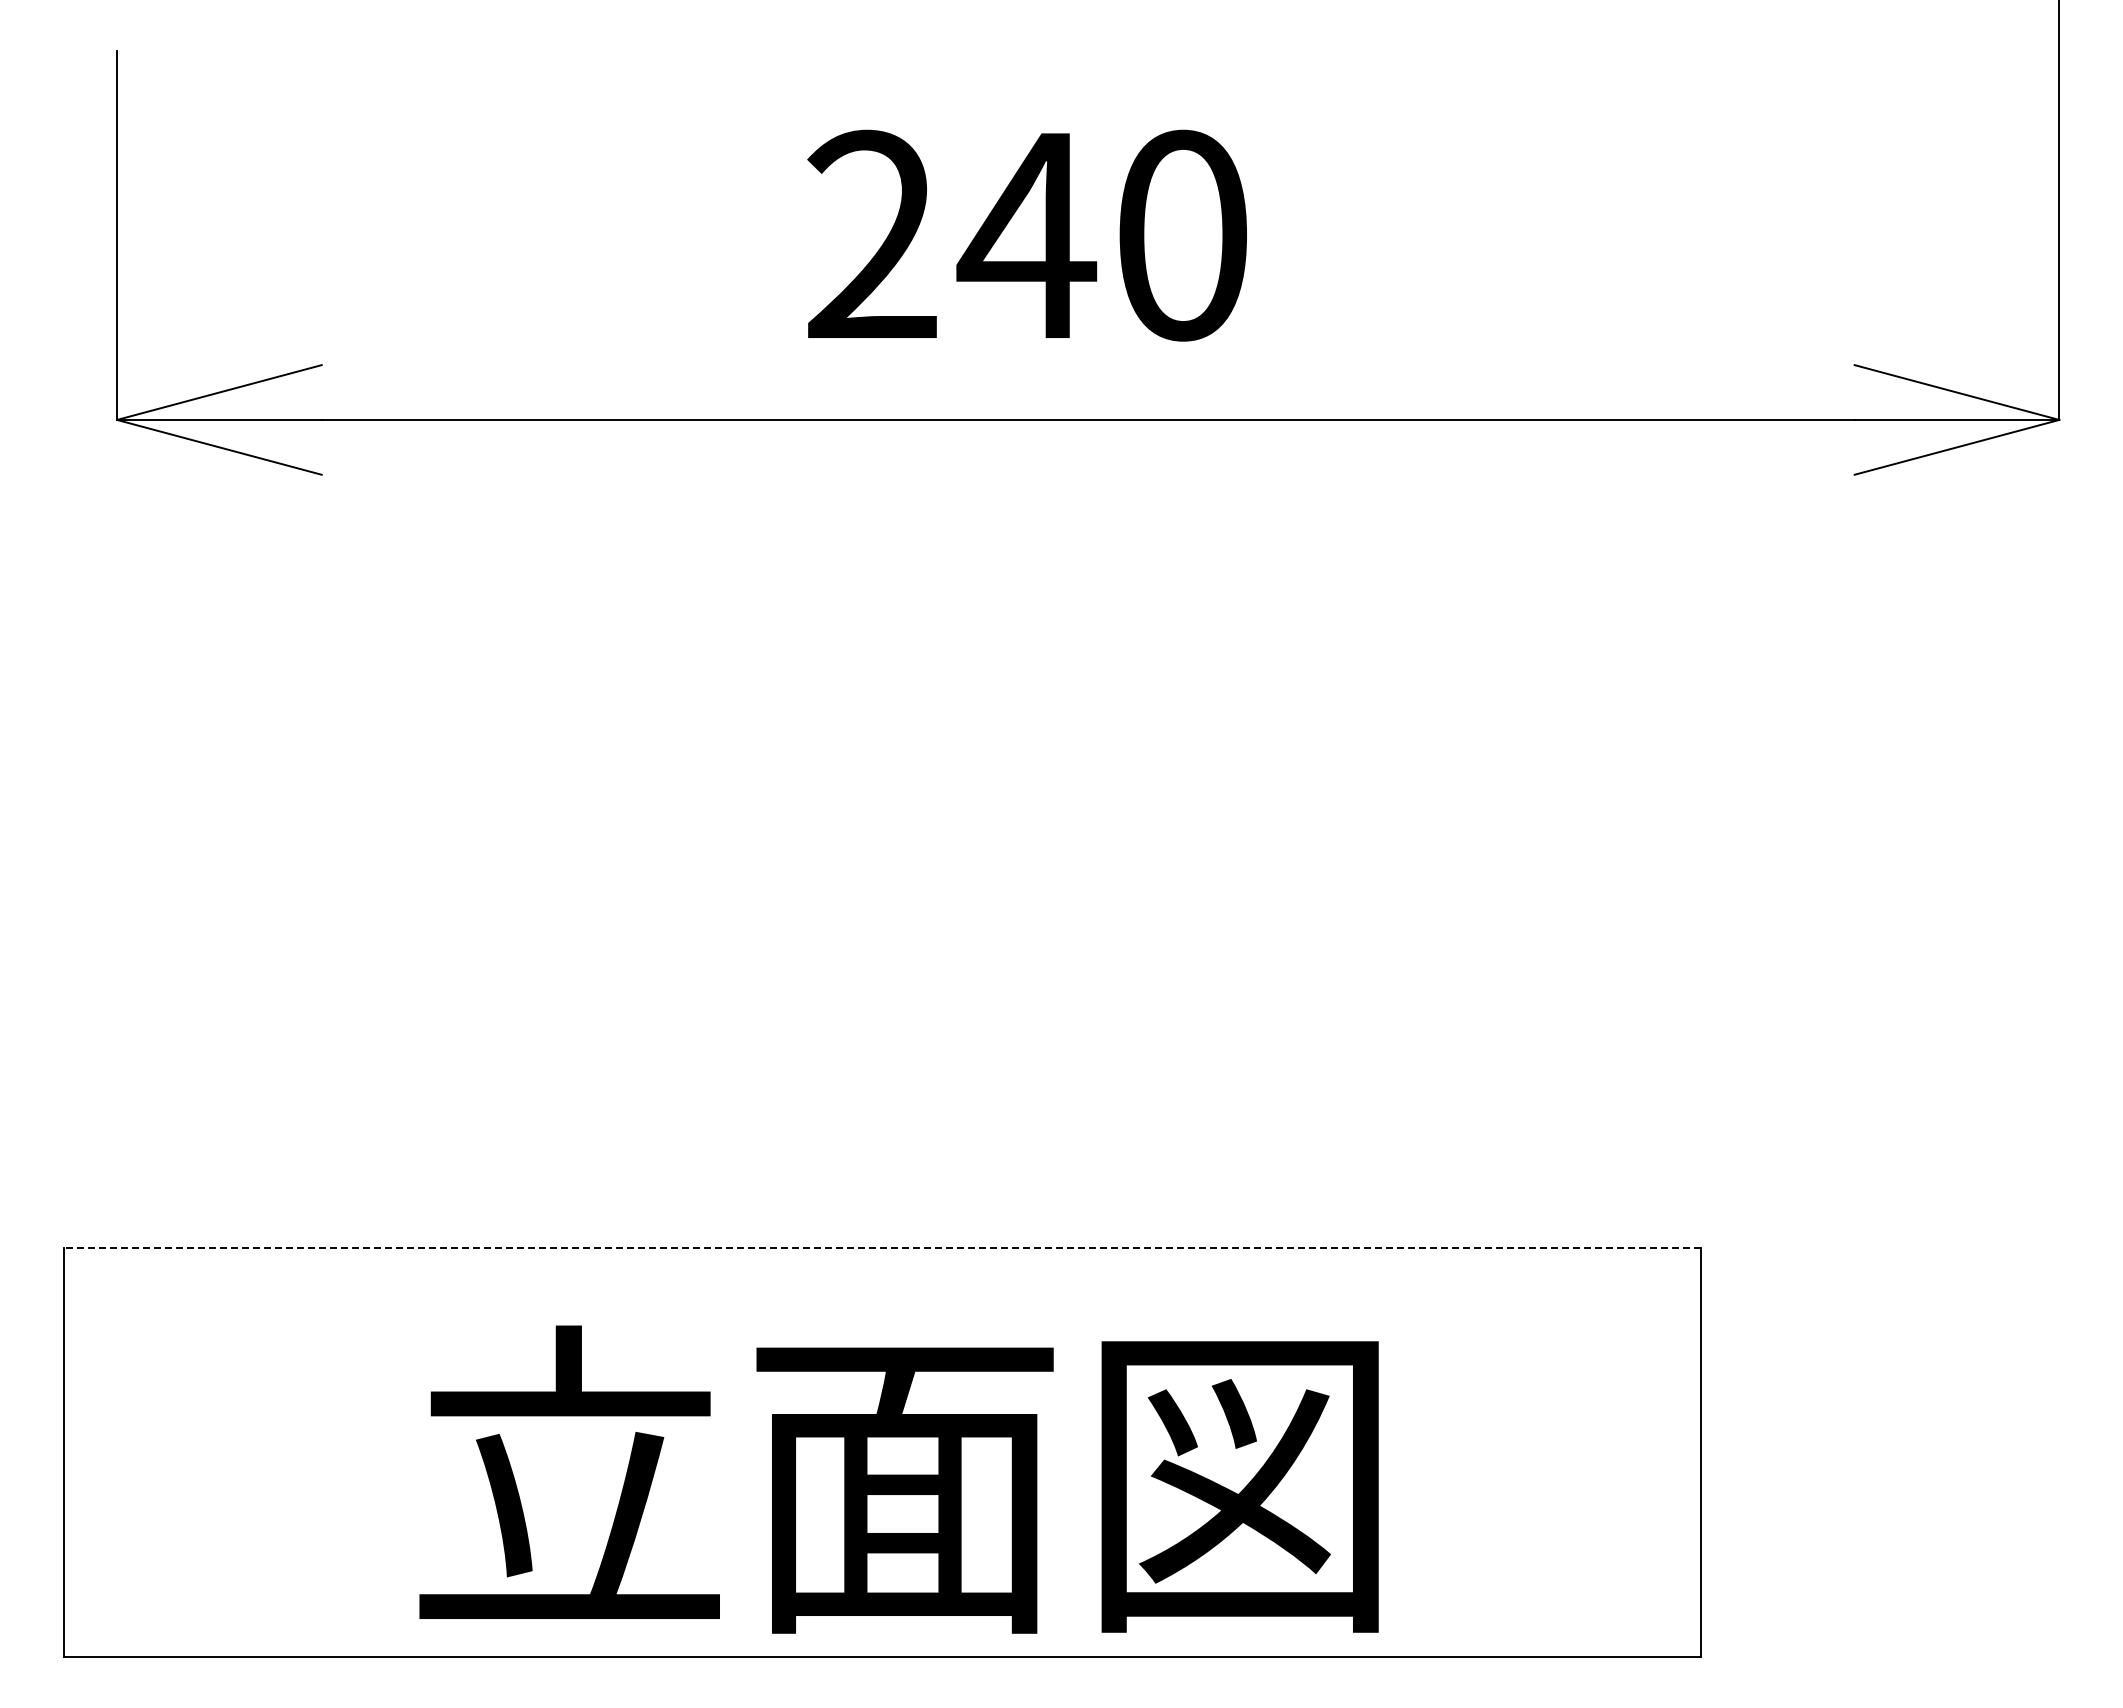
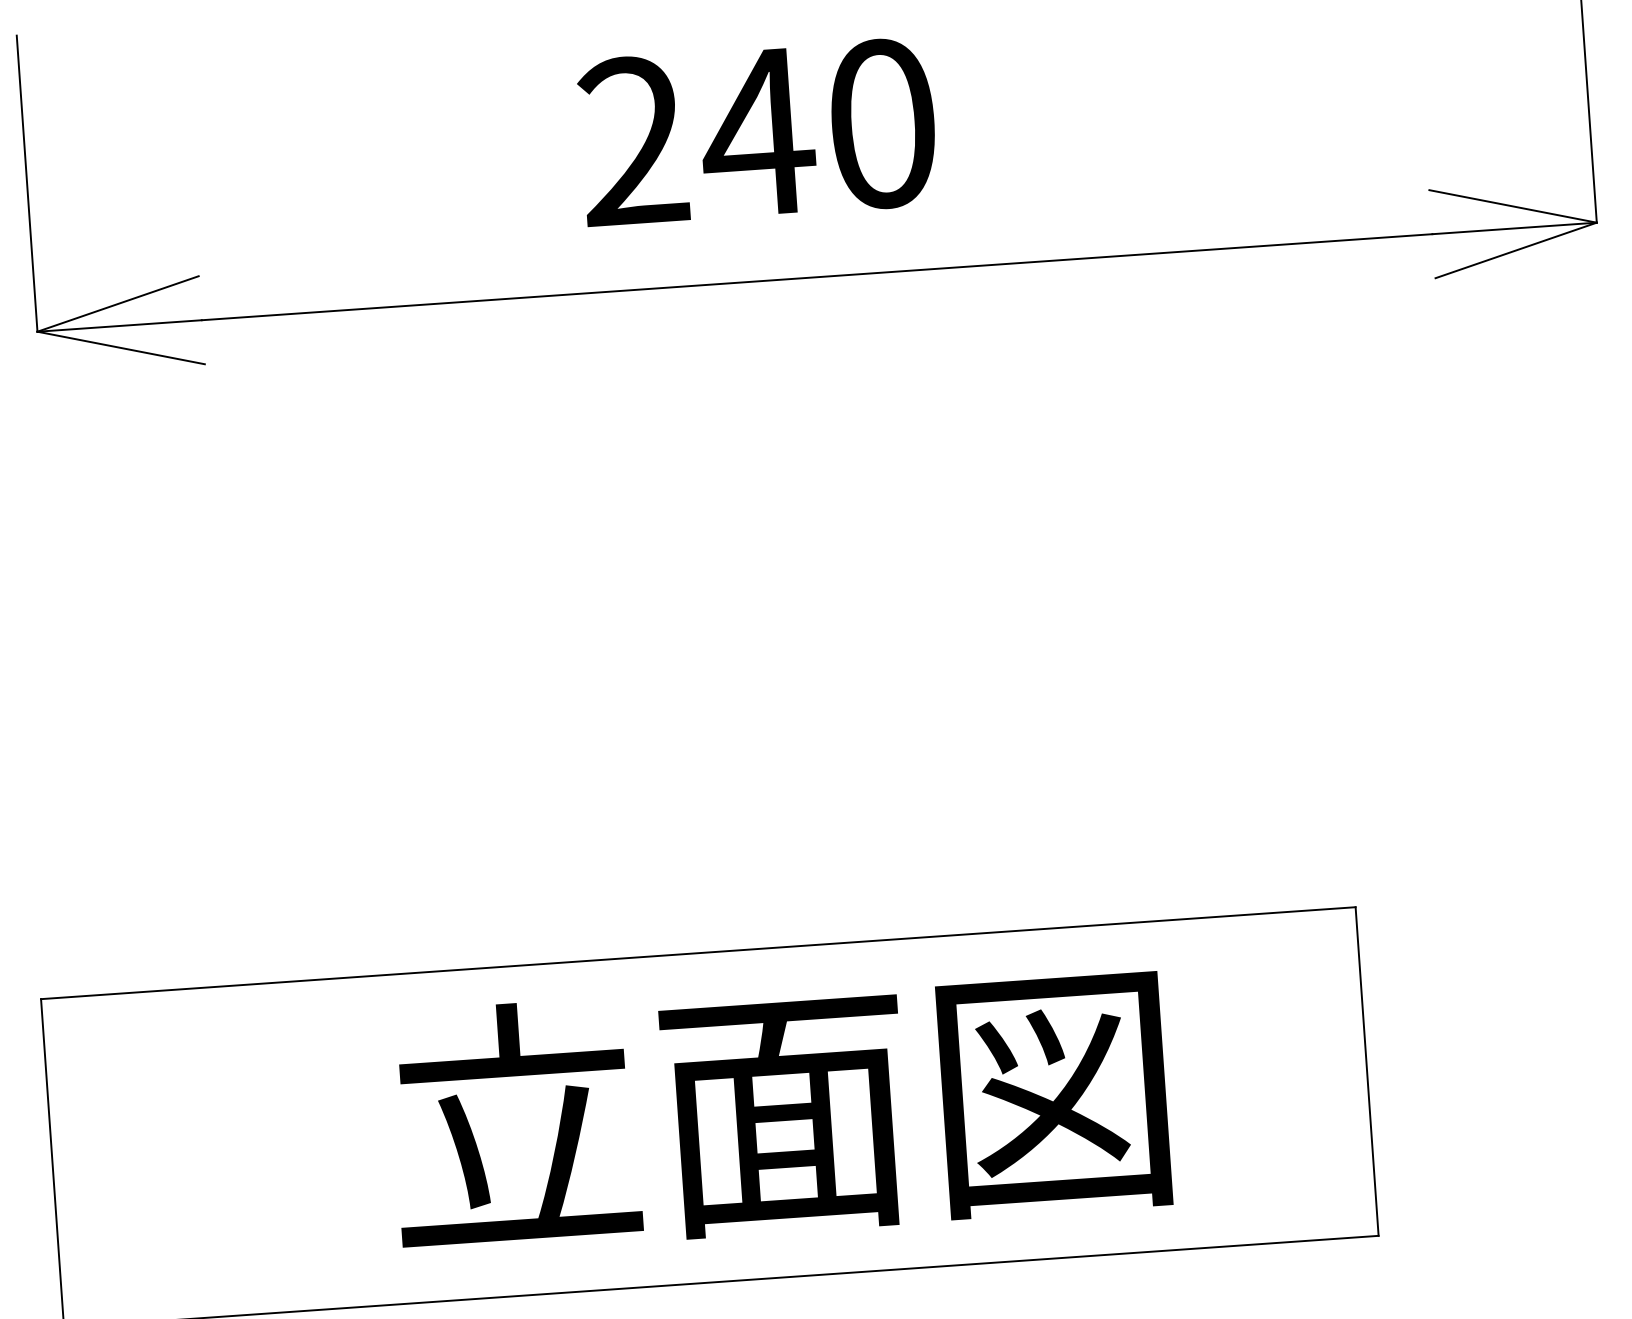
line: (882, 1247) -> (698, 953), dashed -> solid
text: (898, 1479) -> (779, 1108), moved

